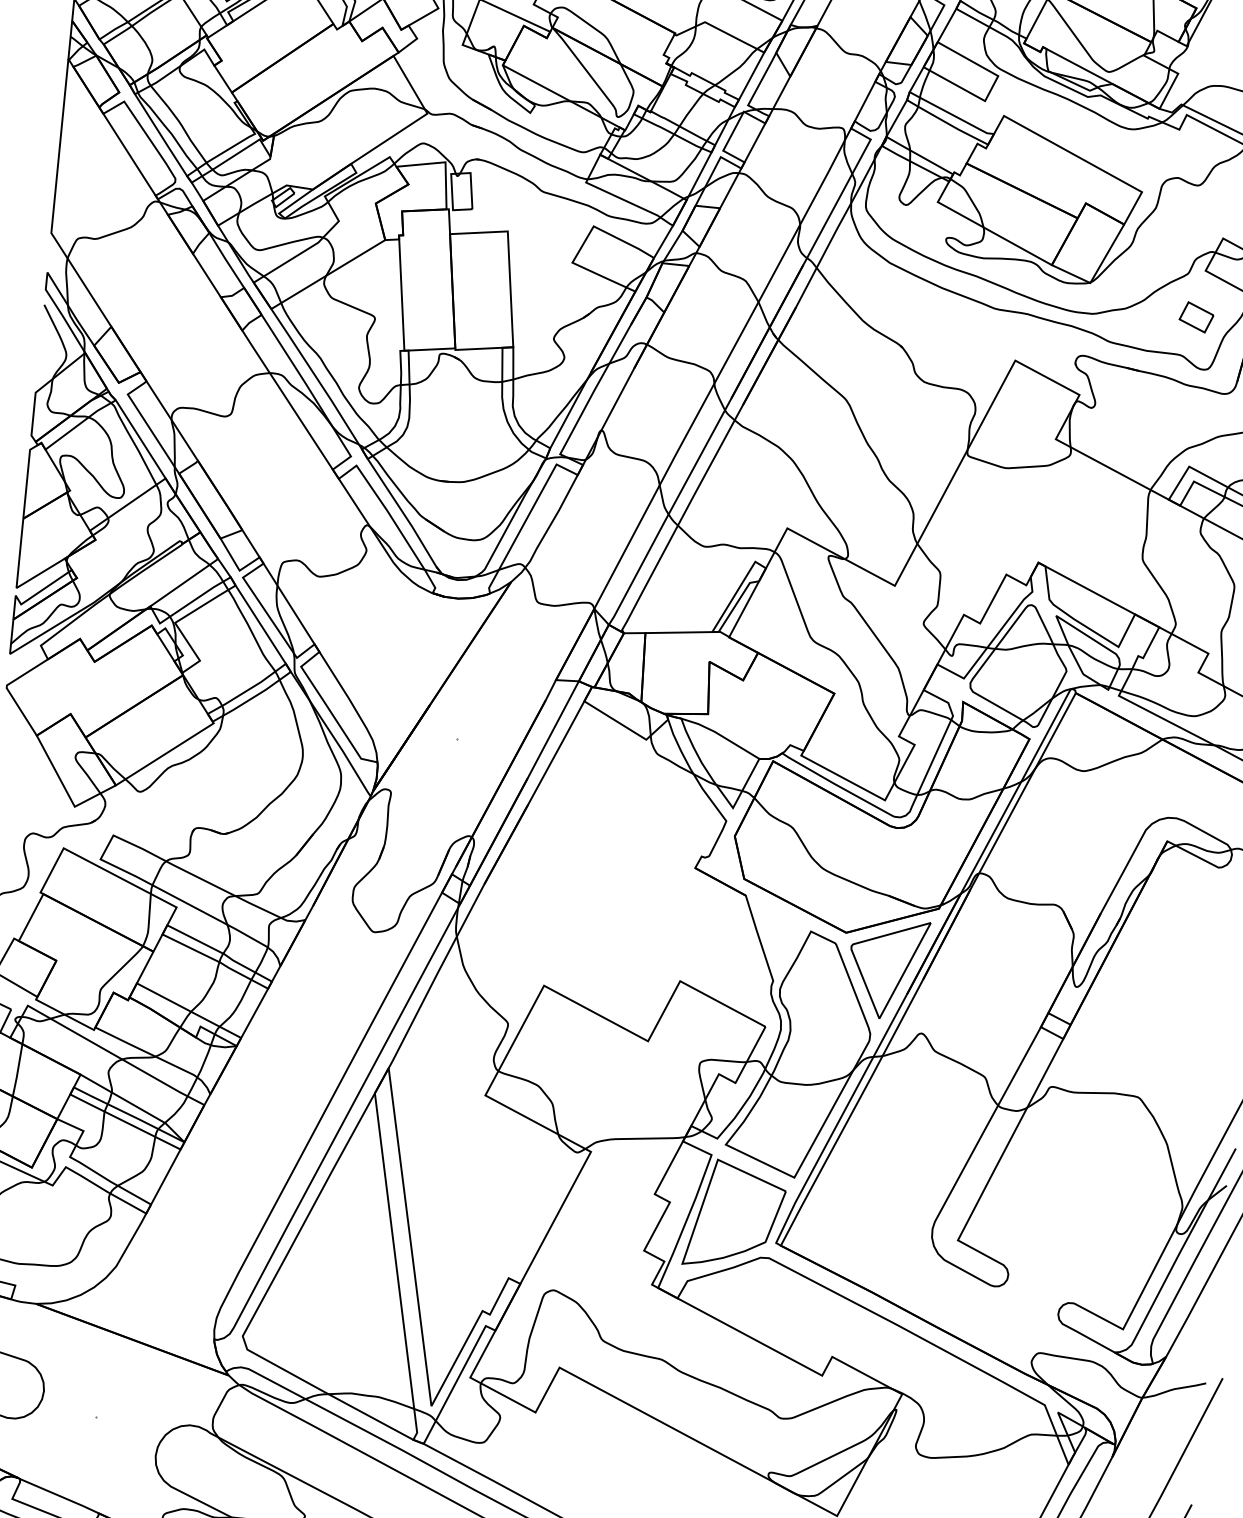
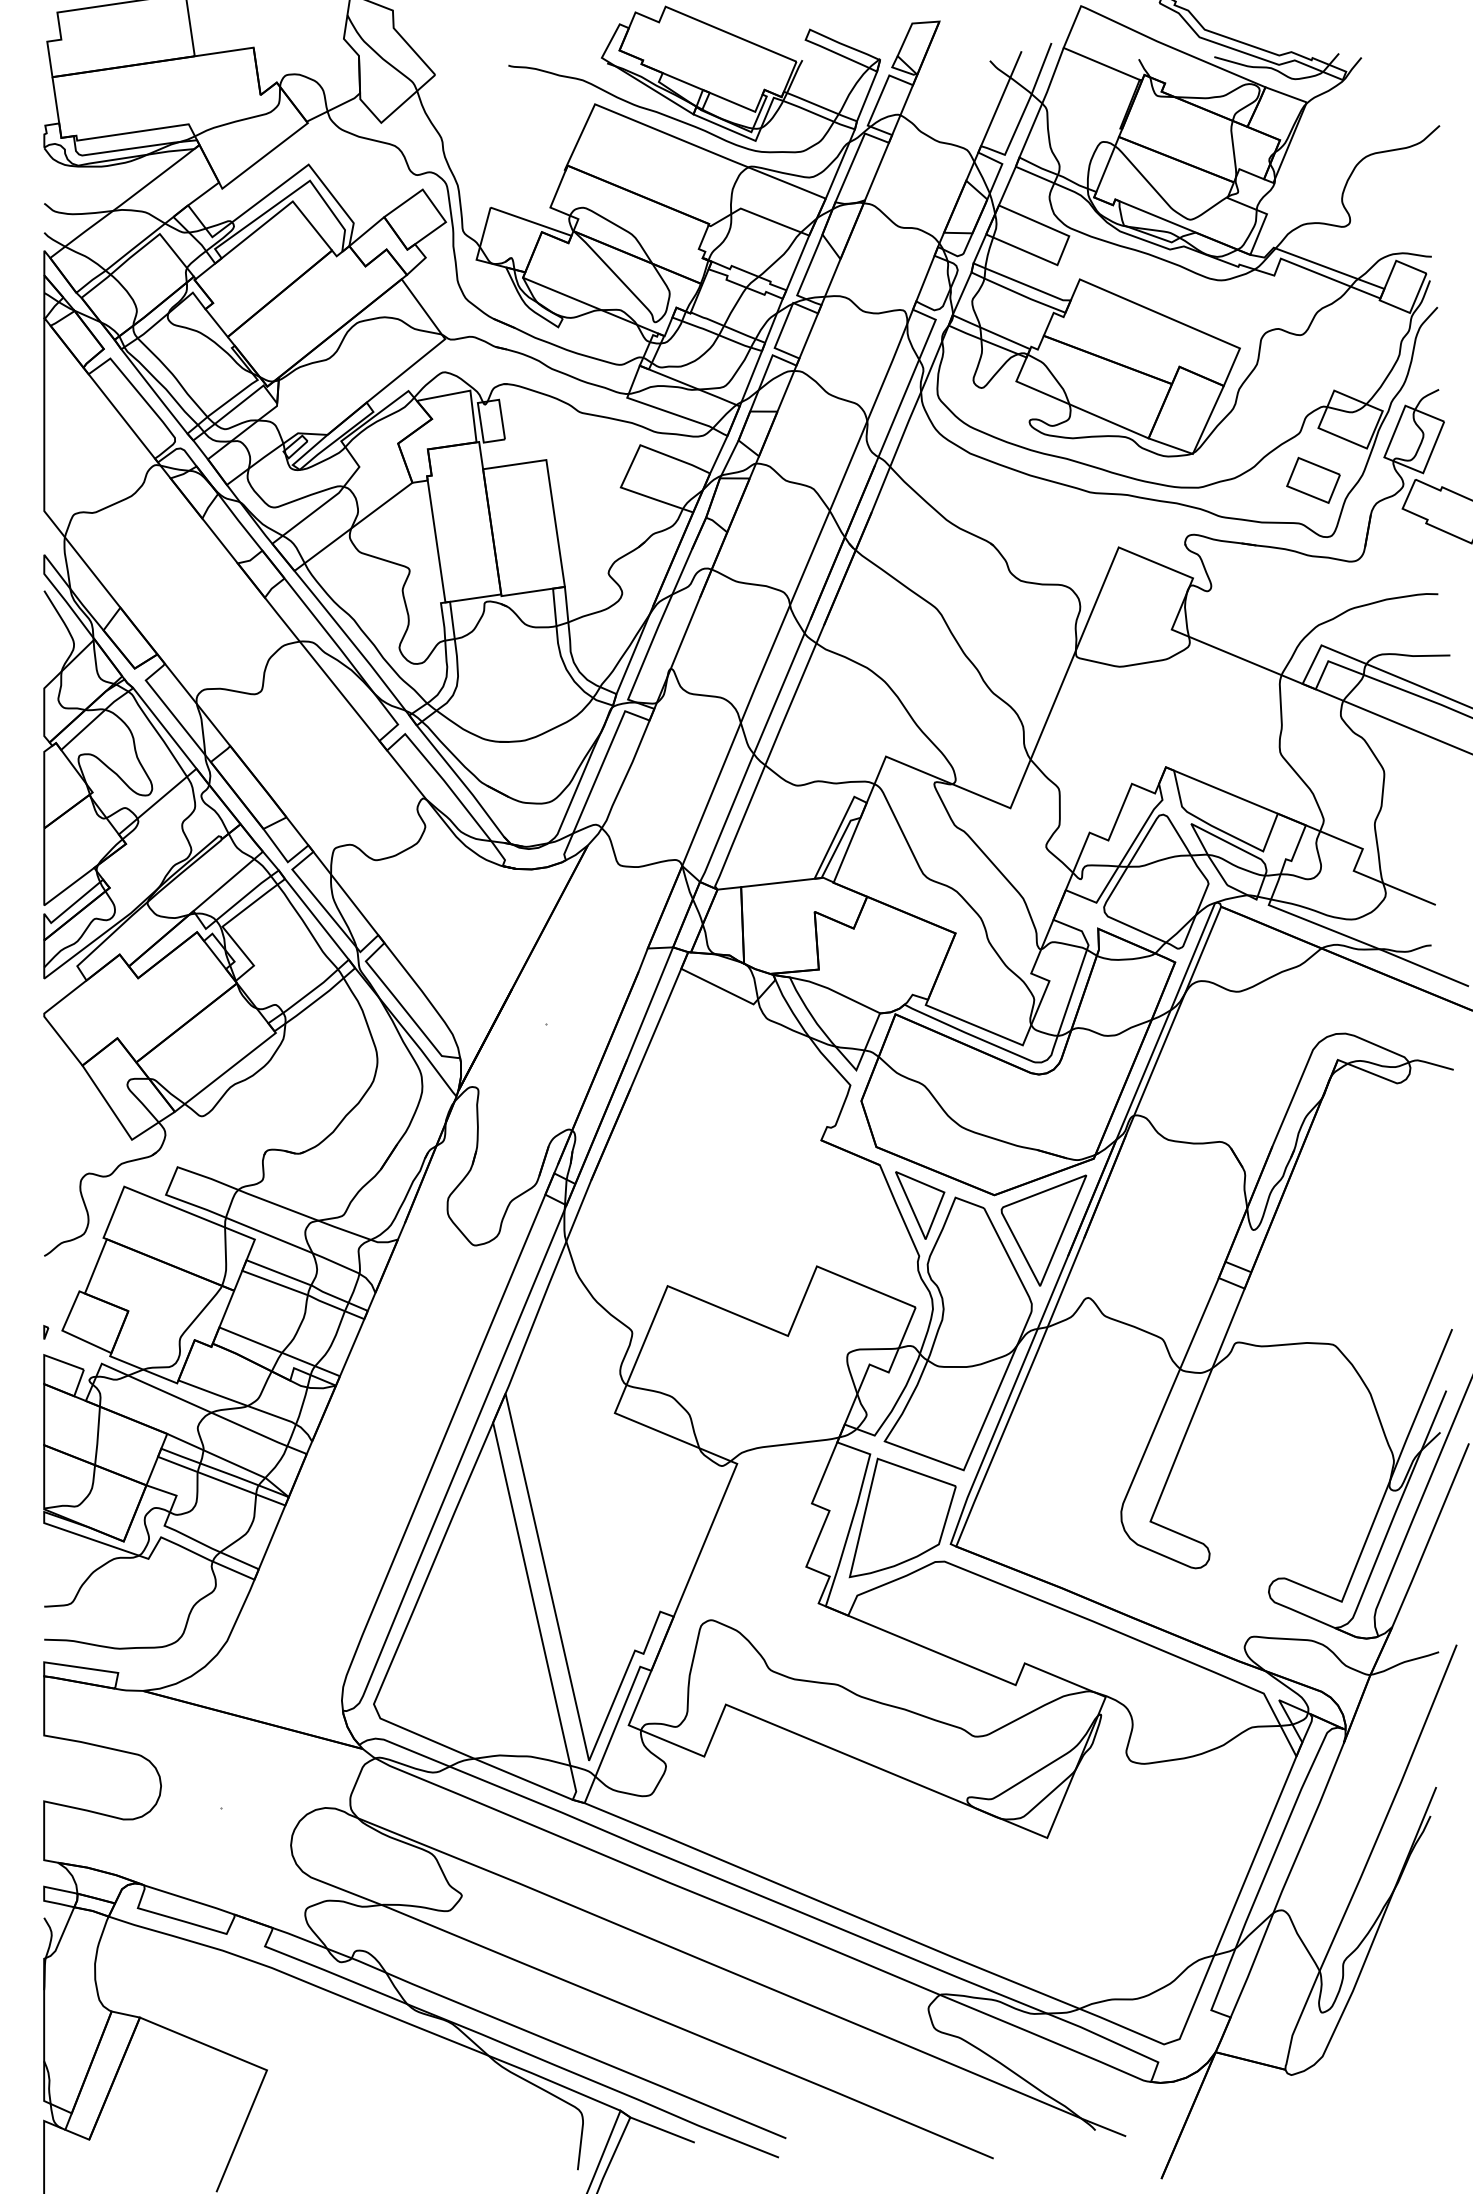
part: (1196, 316) -> (1313, 479), size x1.43
part: (778, 935) -> (920, 1205), added

